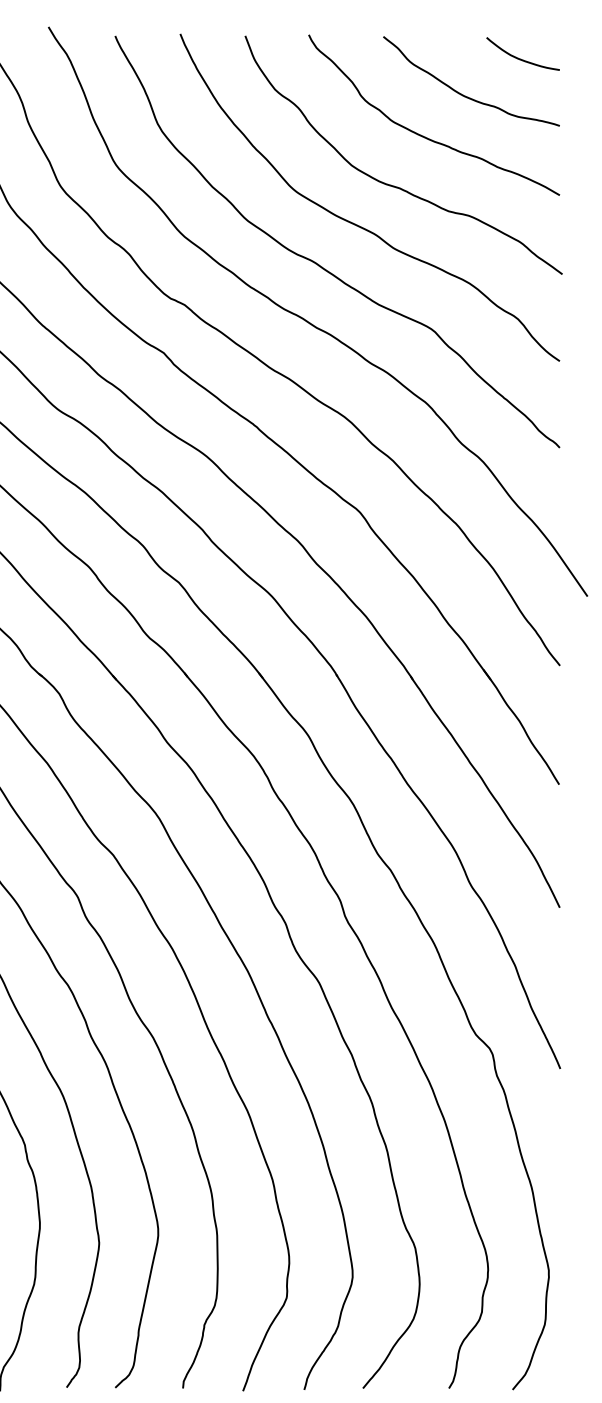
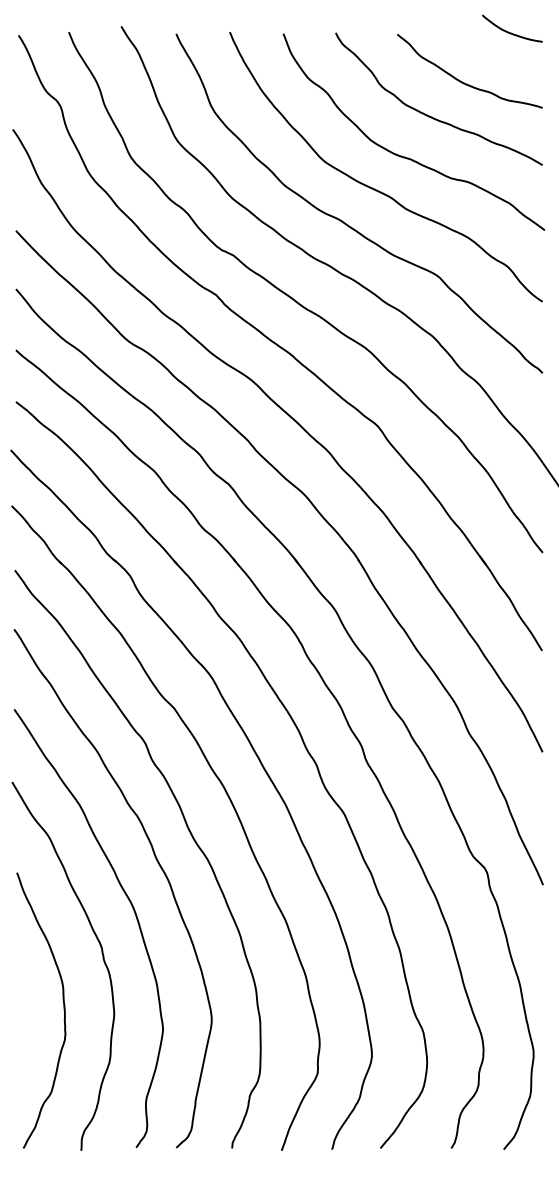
curve: (522, 58) -> (511, 32), moved

